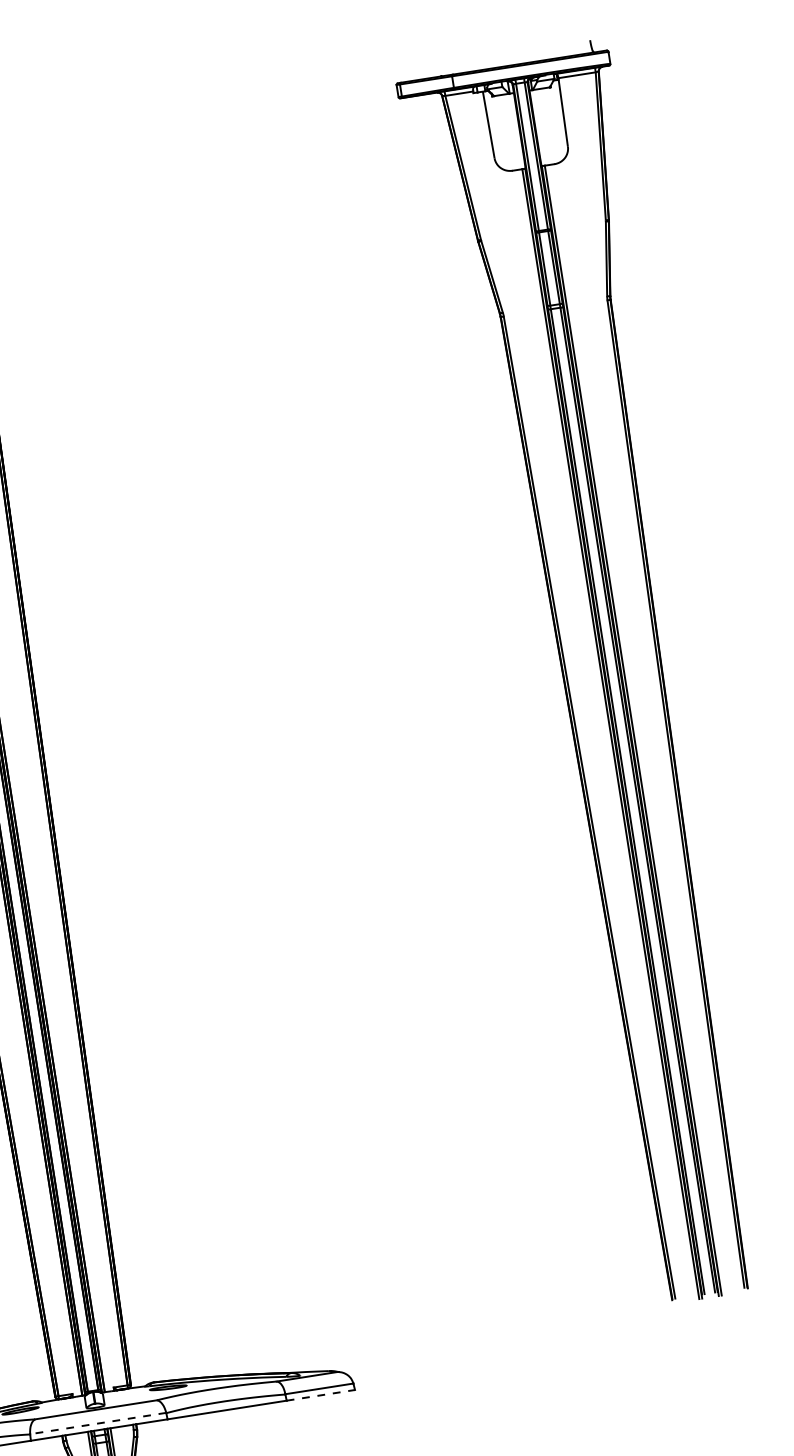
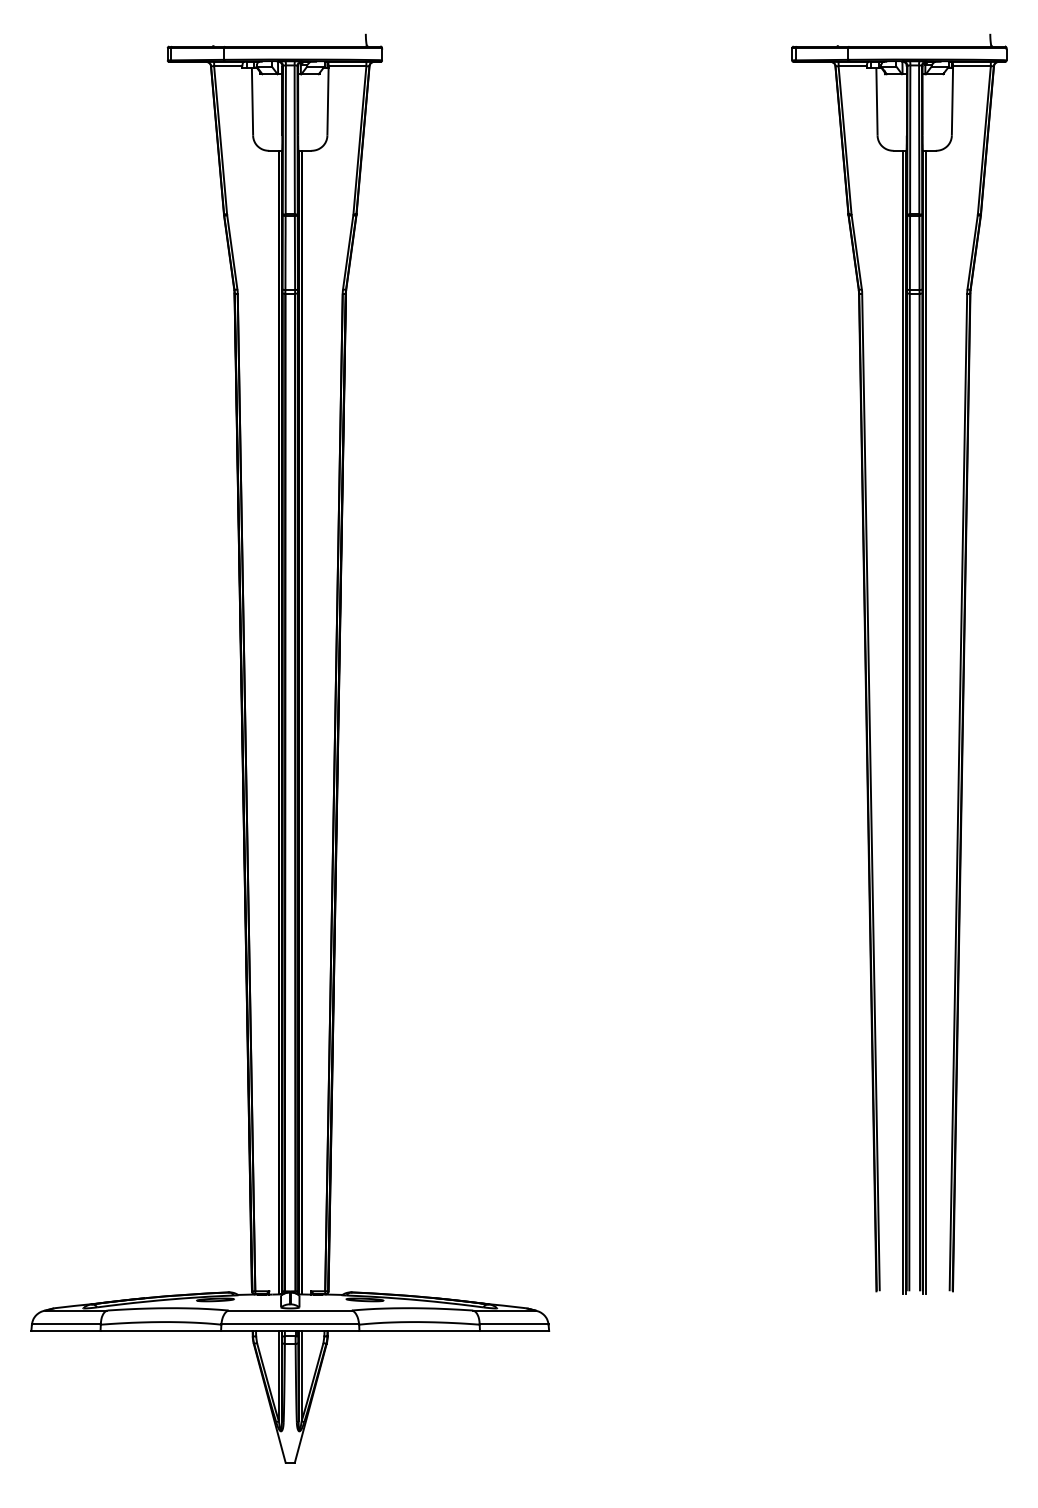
line: (320, 1395) -> (514, 1331), dashed -> solid
line: (98, 1423) -> (290, 1324), dashed -> solid

